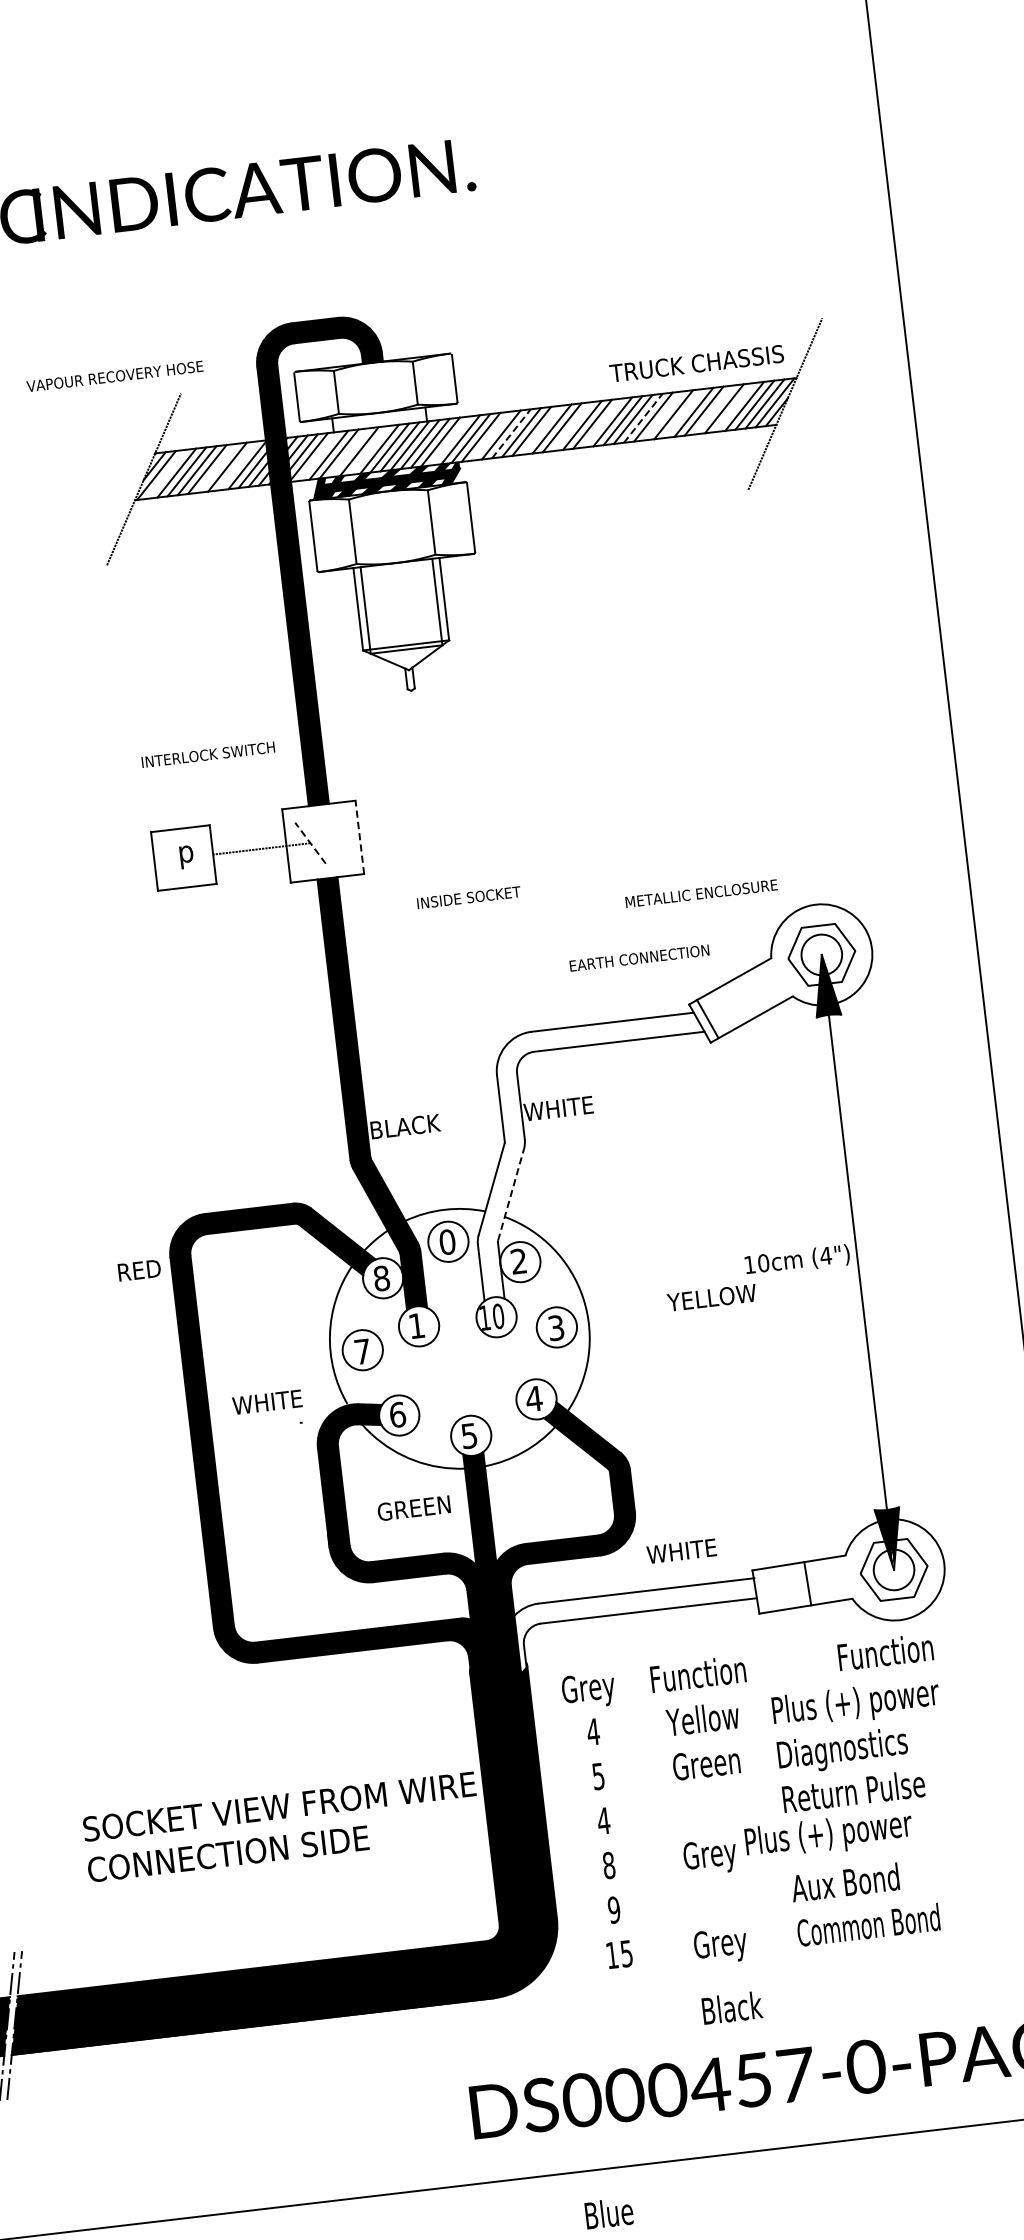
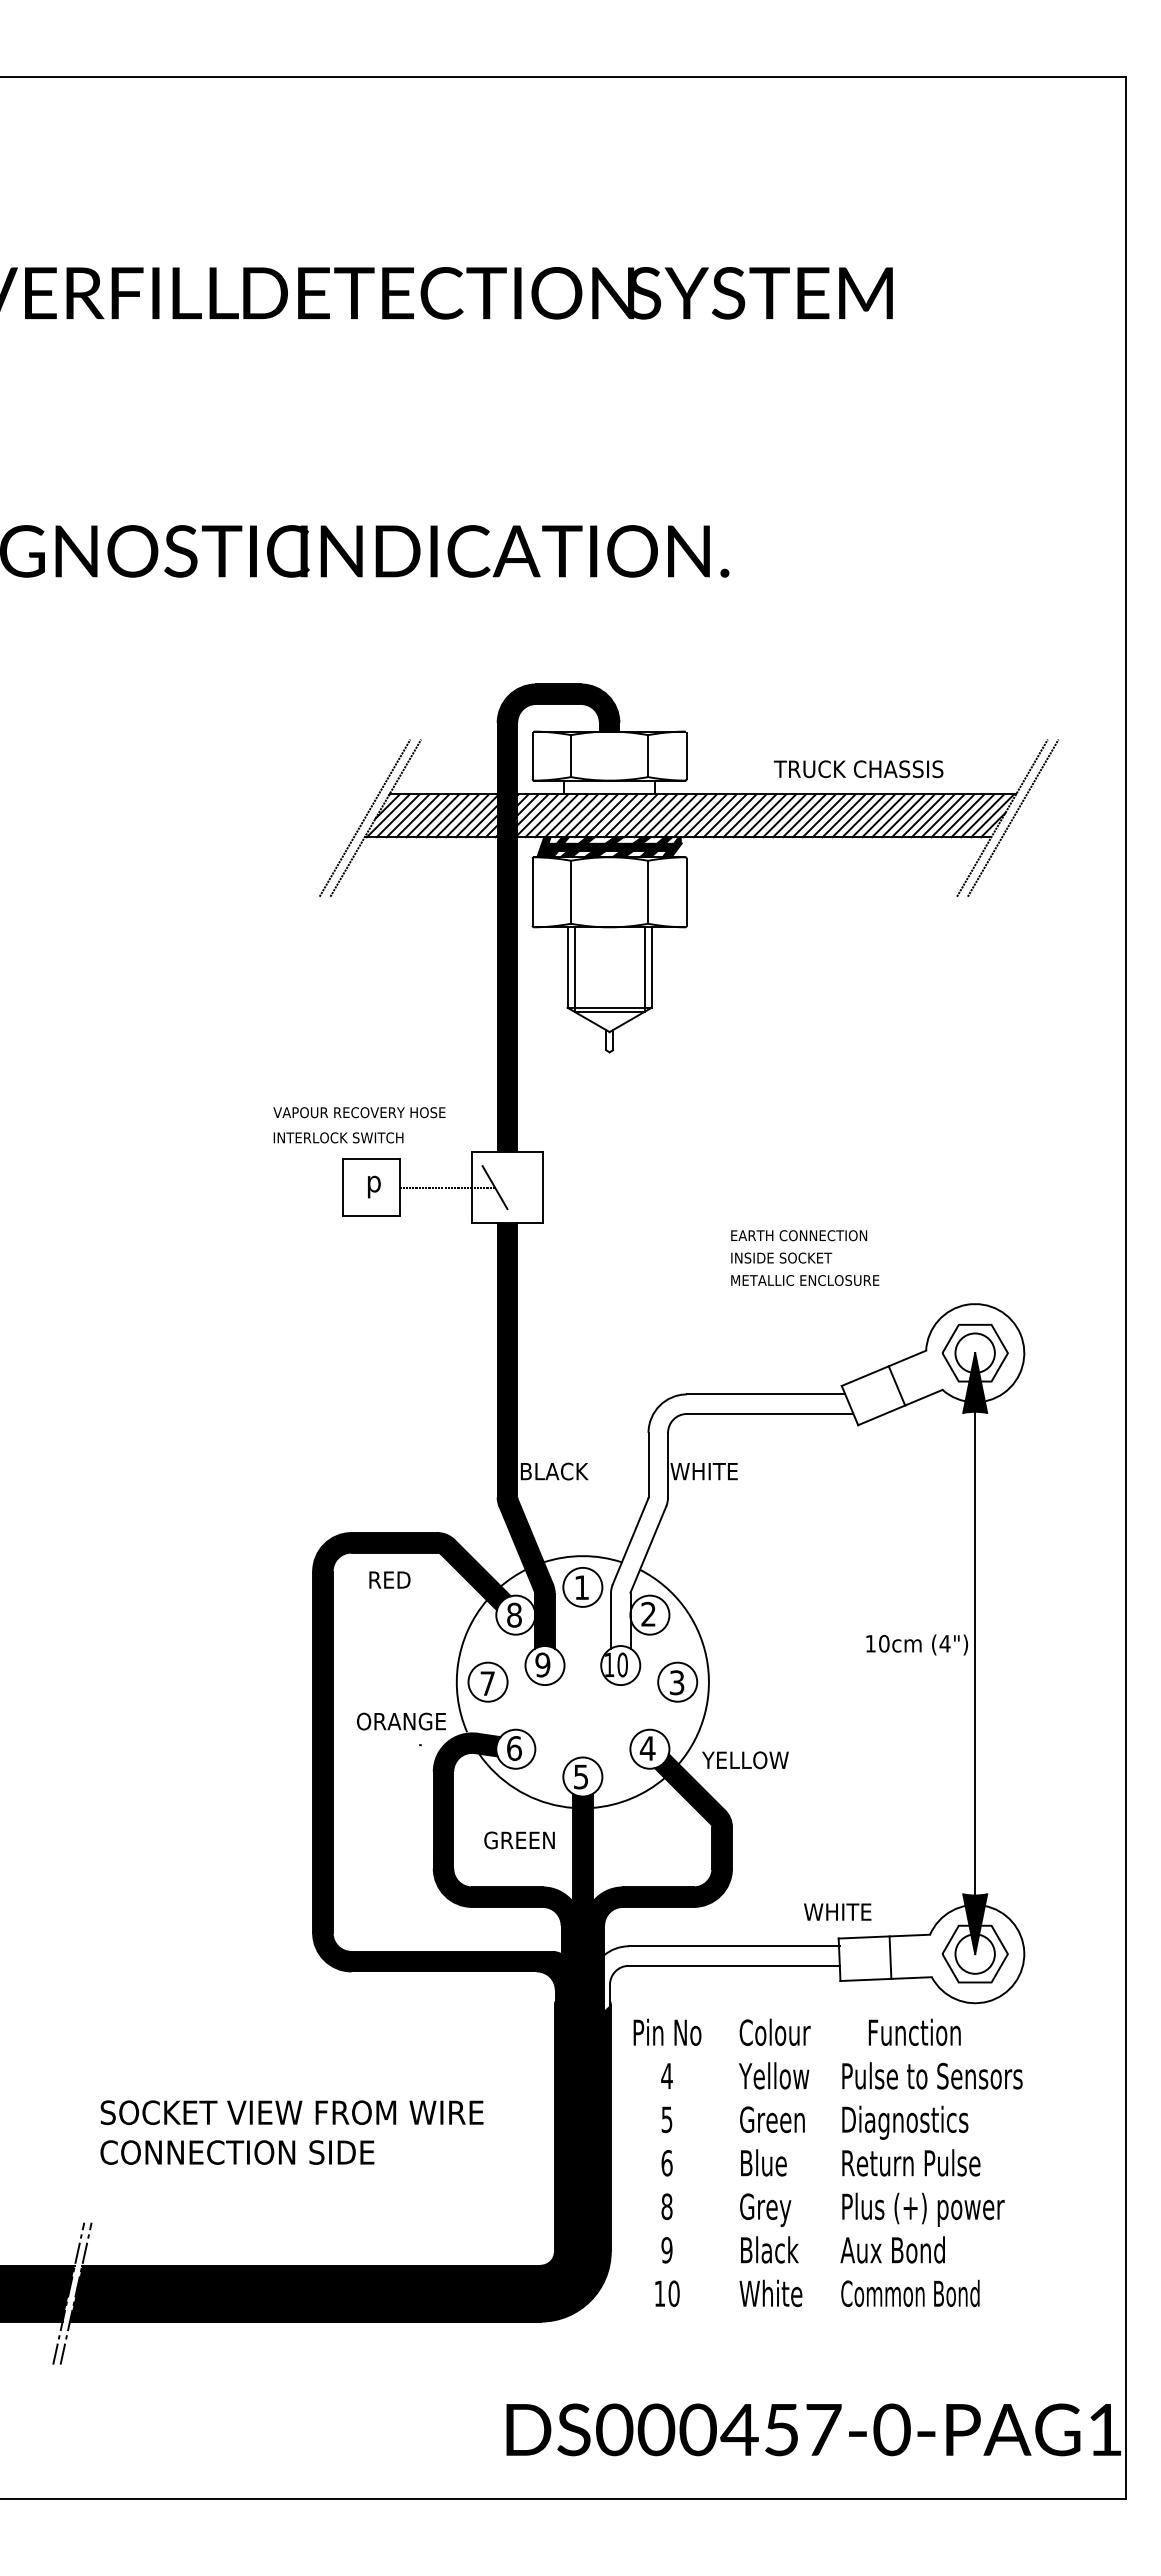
text: (696, 363) -> (858, 769), moved
text: (114, 376) -> (359, 1112), moved
line: (795, 402) -> (1012, 817), added
line: (733, 407) -> (952, 815), added
line: (713, 409) -> (932, 815), added
line: (683, 413) -> (903, 815), added
line: (663, 415) -> (883, 815), added
line: (643, 417) -> (864, 815), dashed -> solid
line: (601, 422) -> (823, 815), added
line: (572, 426) -> (794, 815), added
line: (541, 429) -> (764, 815), added
line: (511, 433) -> (735, 815), dashed -> solid
line: (490, 435) -> (714, 815), added
line: (450, 440) -> (675, 815), added
line: (368, 450) -> (595, 815), added
line: (349, 452) -> (576, 815), added
line: (318, 456) -> (546, 815), added
line: (237, 465) -> (467, 815), added
line: (217, 468) -> (447, 815), added
line: (165, 474) -> (397, 815), added
line: (132, 480) -> (364, 817), added
text: (208, 754) -> (338, 1137), moved
line: (360, 837) -> (543, 1187), dashed -> solid
line: (310, 843) -> (495, 1187), dashed -> solid
text: (701, 893) -> (805, 1280), moved
text: (468, 897) -> (781, 1257), moved
text: (639, 957) -> (799, 1235), moved
line: (707, 1018) -> (896, 1385), moved
line: (510, 1194) -> (648, 1548), dashed -> solid
text: (447, 1242) -> (581, 1587), 0 -> 1
text: (139, 1269) -> (389, 1579), moved
text: (711, 1298) -> (745, 1760), moved
text: (416, 1325) -> (542, 1664), 1 -> 9
text: (277, 1400) -> (400, 1721), WHITE -> ORANGE
text: (681, 1550) -> (837, 1911), moved
text: (885, 1651) -> (914, 2031), moved
text: (697, 1673) -> (774, 2031), Function -> Colour
text: (588, 1690) -> (667, 2035), Grey -> Pin No
text: (871, 1702) -> (938, 2079), Plus (+) power -> Pulse to Sensors
text: (603, 1820) -> (666, 2162), 4 -> 6
text: (281, 1827) -> (291, 2132), moved
text: (829, 1835) -> (923, 2209), moved
text: (725, 1944) -> (770, 2296), Grey -> White
text: (626, 1953) -> (673, 2293), 15 -> 10
text: (732, 2007) -> (769, 2249), moved
text: (608, 2212) -> (763, 2162), moved

